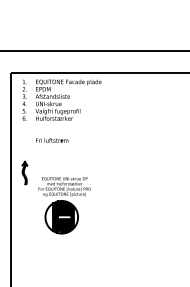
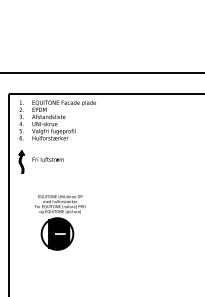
part: (24, 172) -> (21, 161), moved

